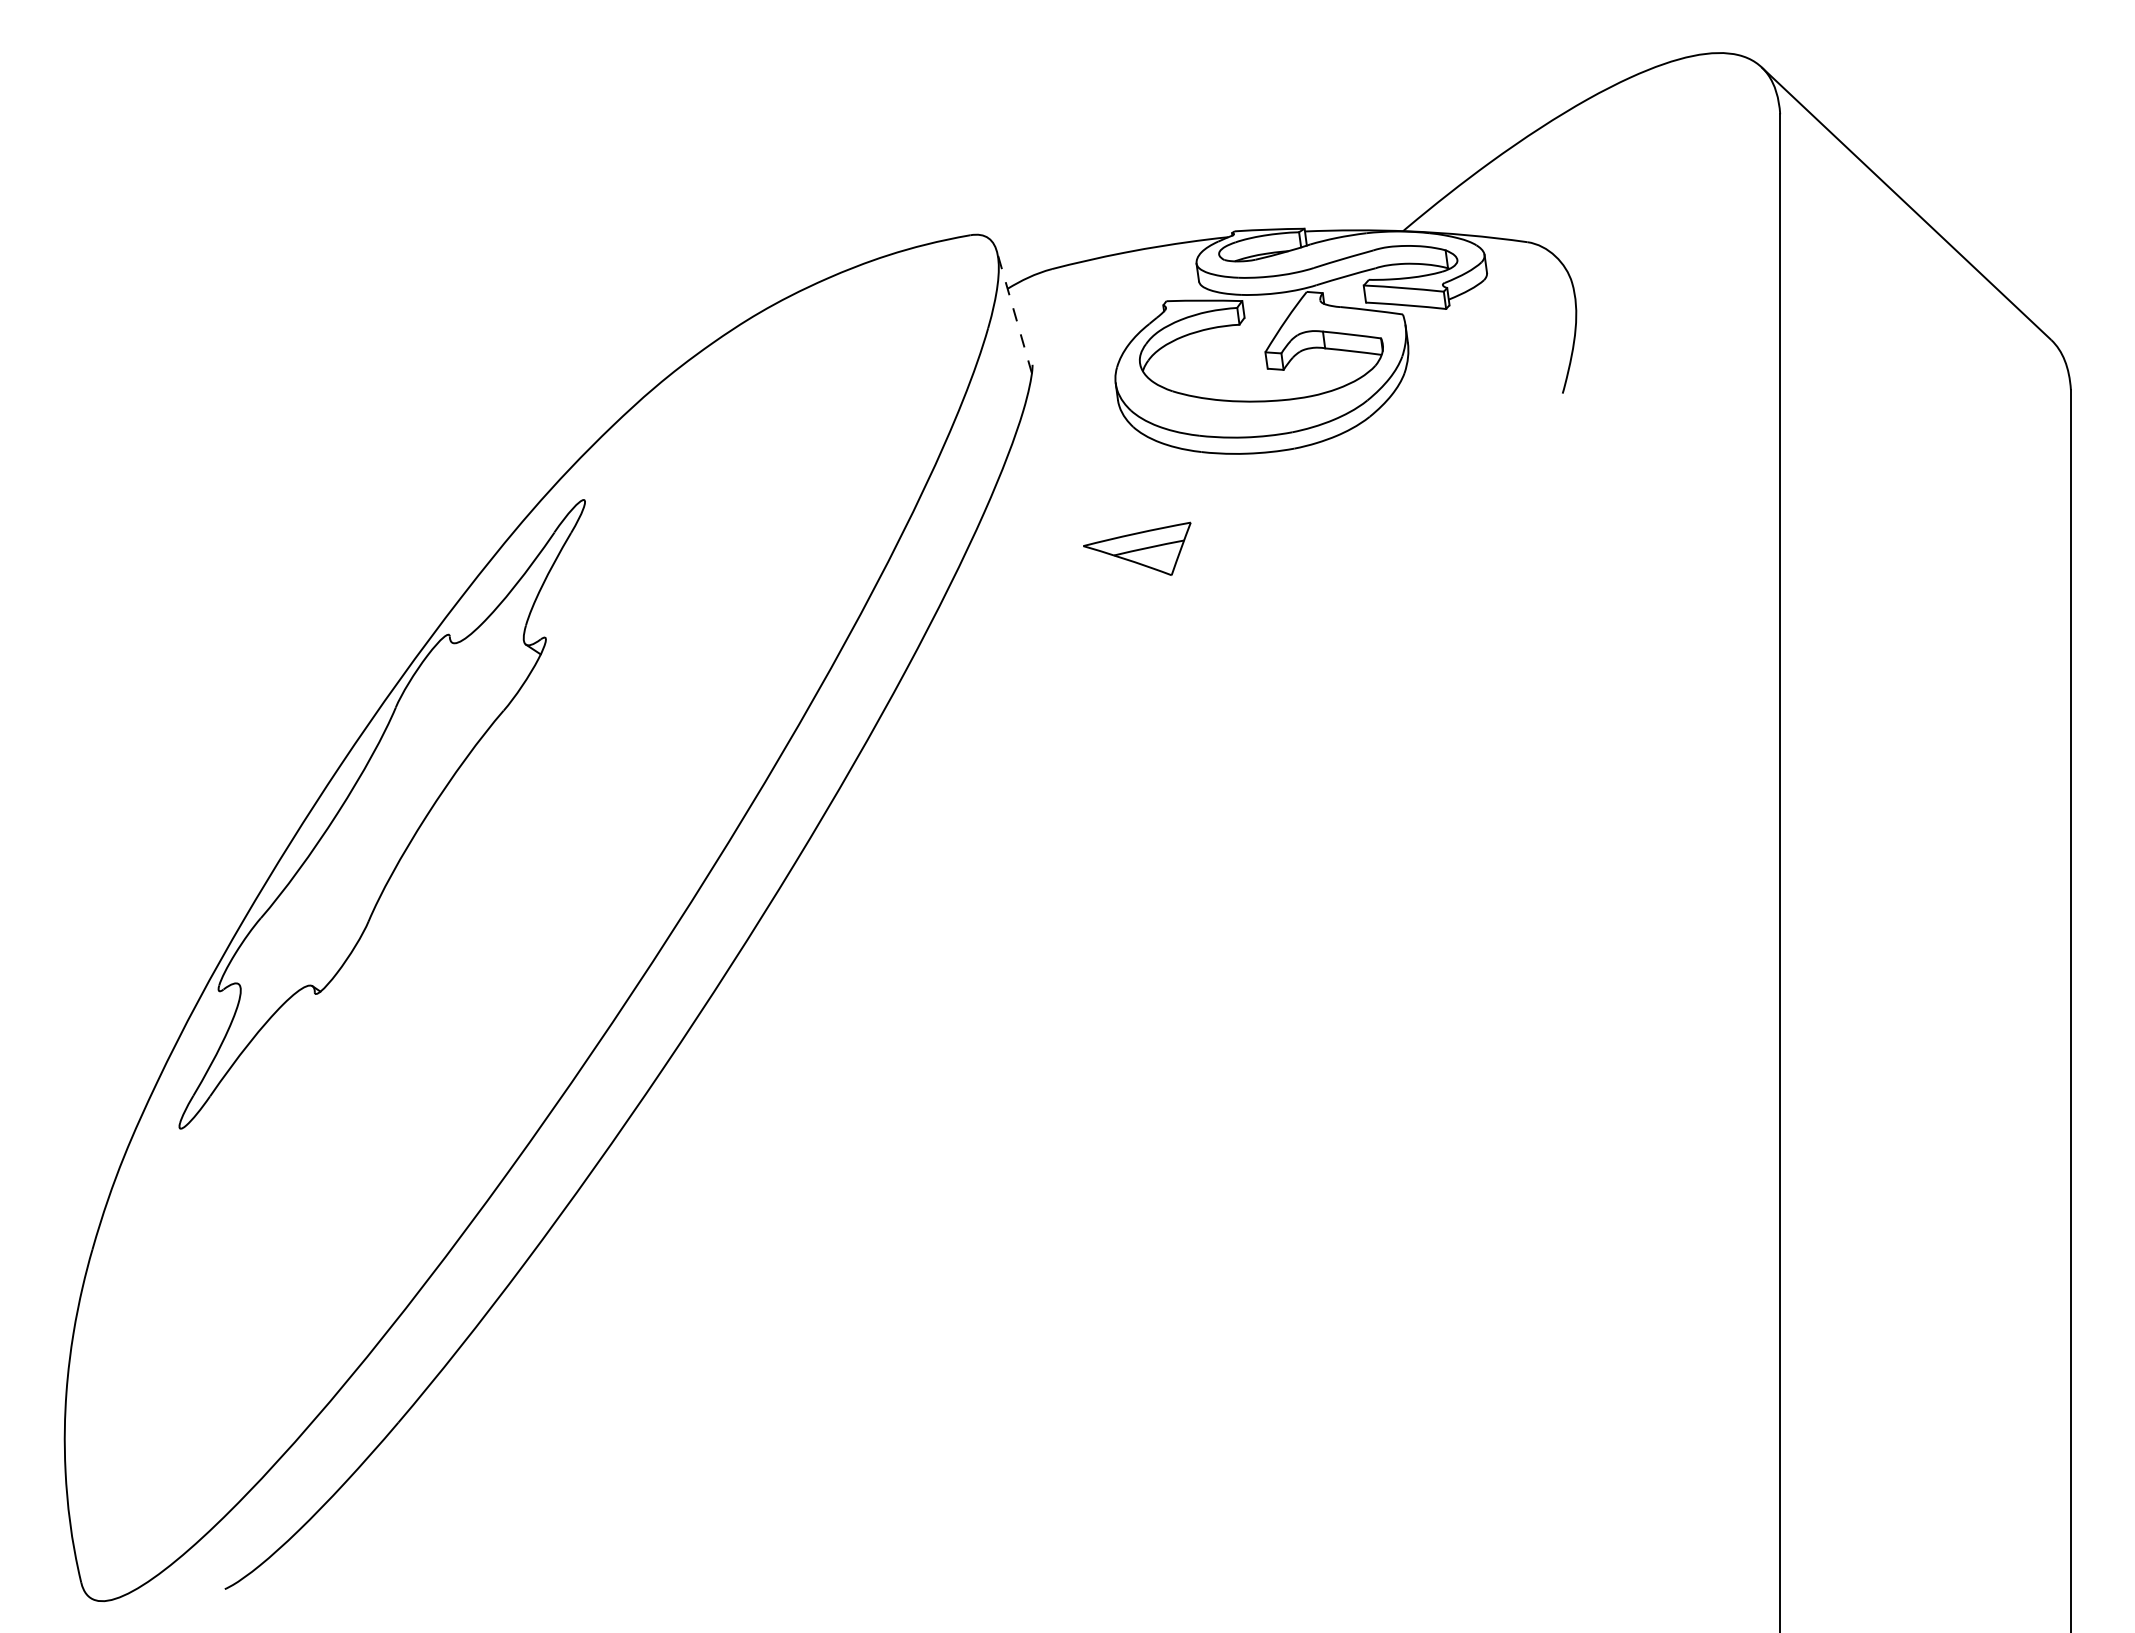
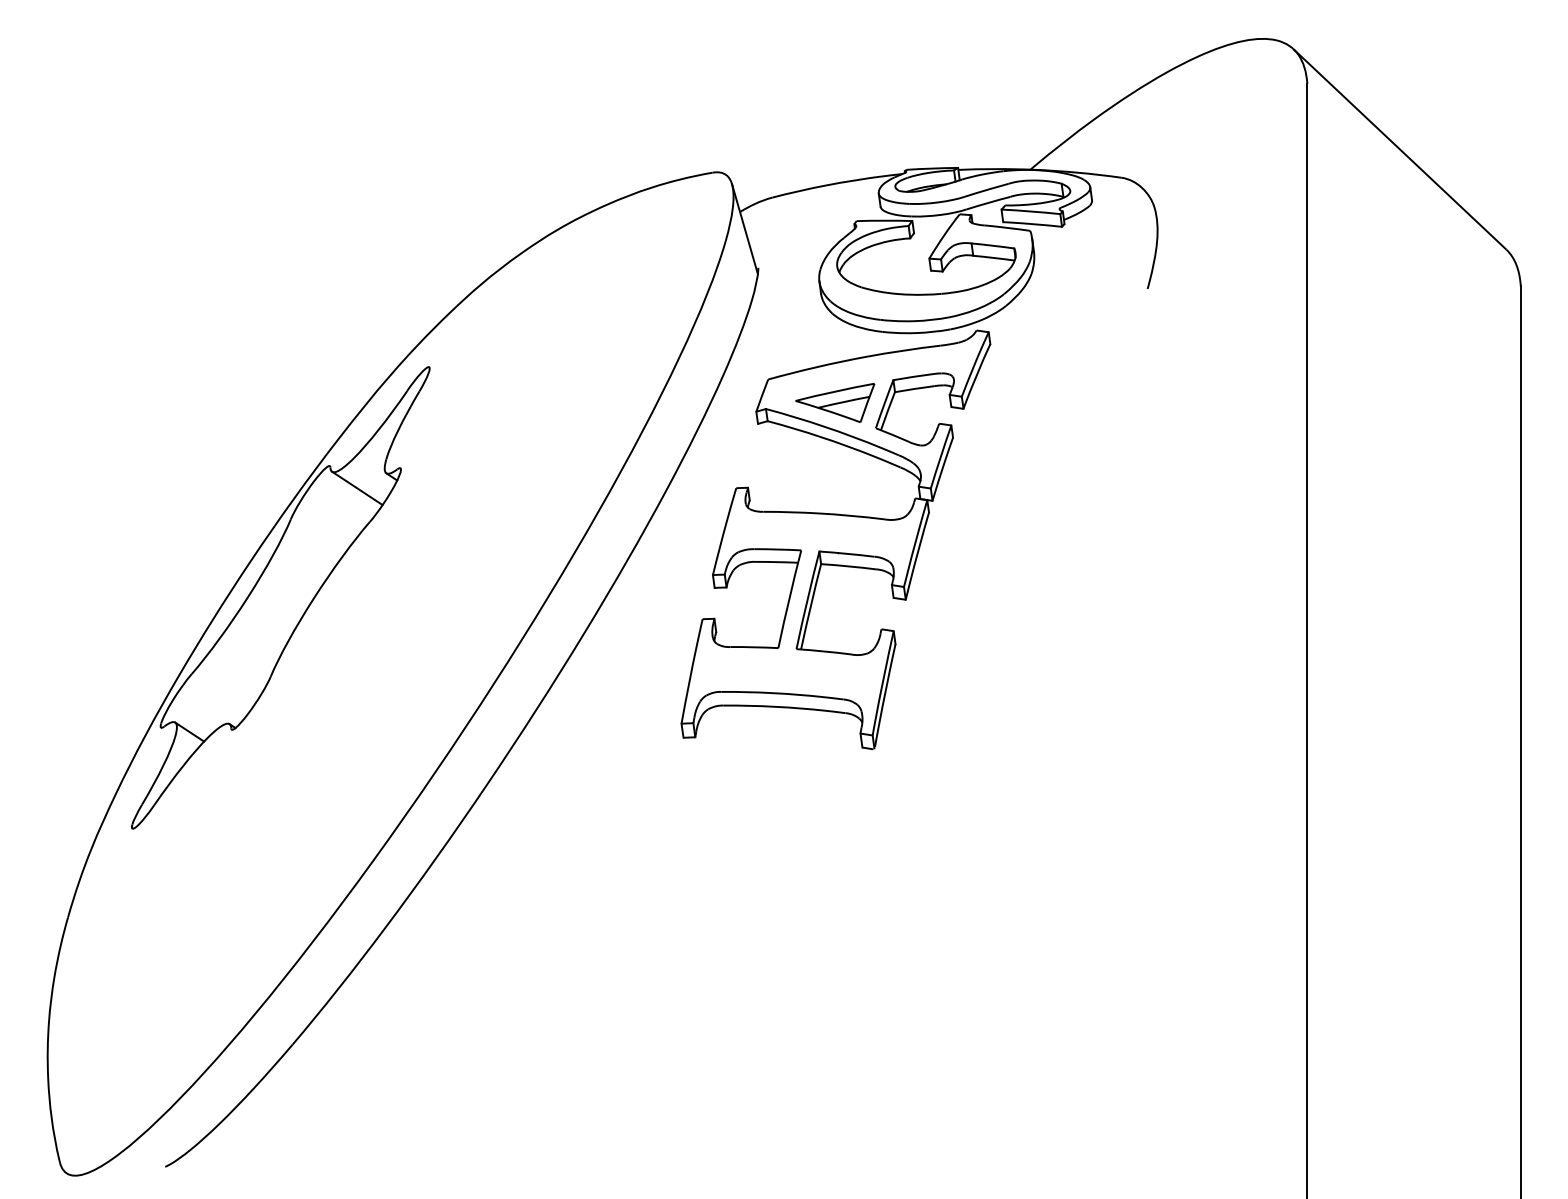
line: (1014, 312) -> (745, 229), dashed -> solid
line: (486, 664) -> (357, 487), added
part: (1138, 735) -> (836, 540), added
line: (257, 996) -> (189, 731), added

